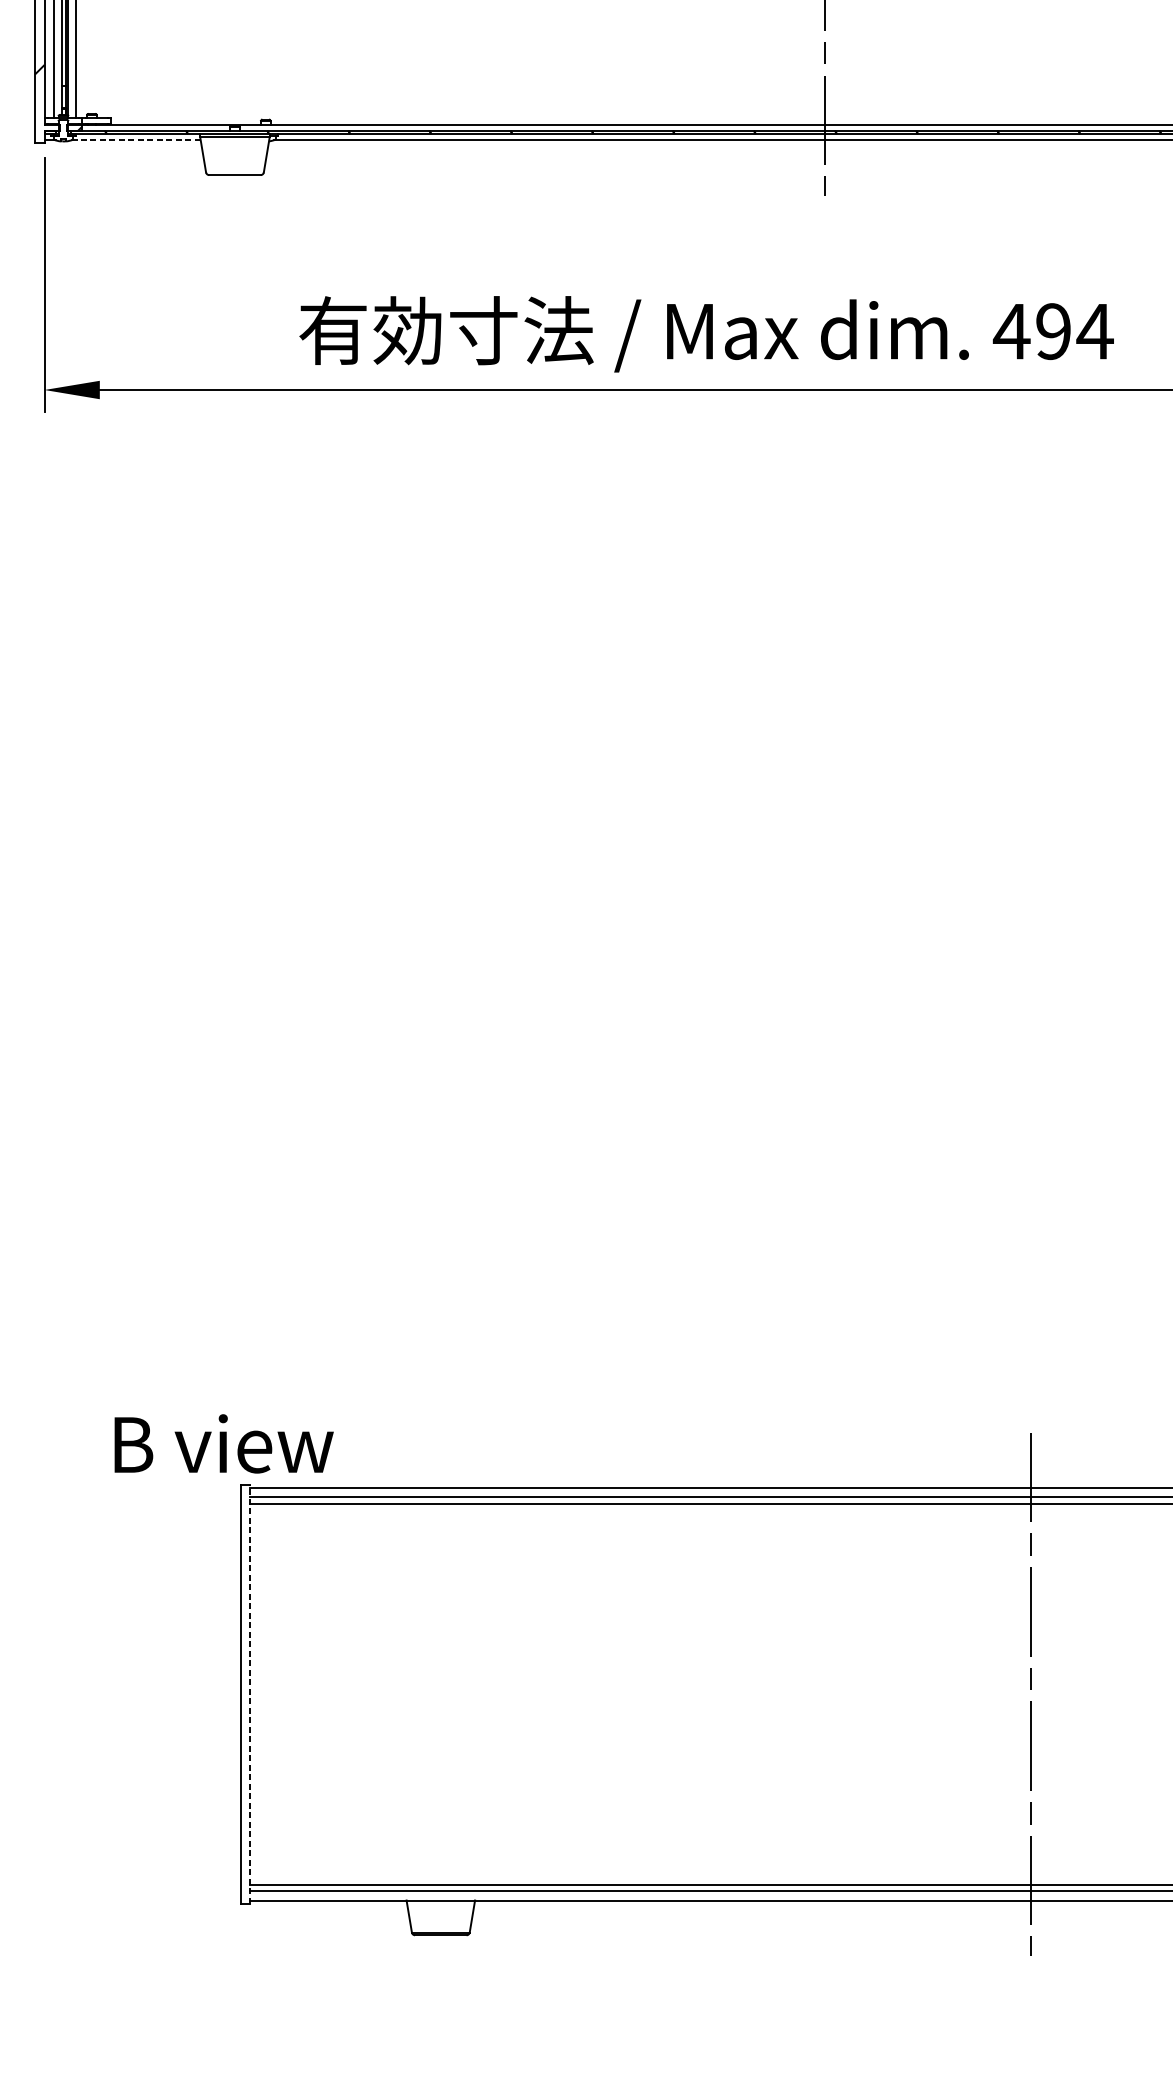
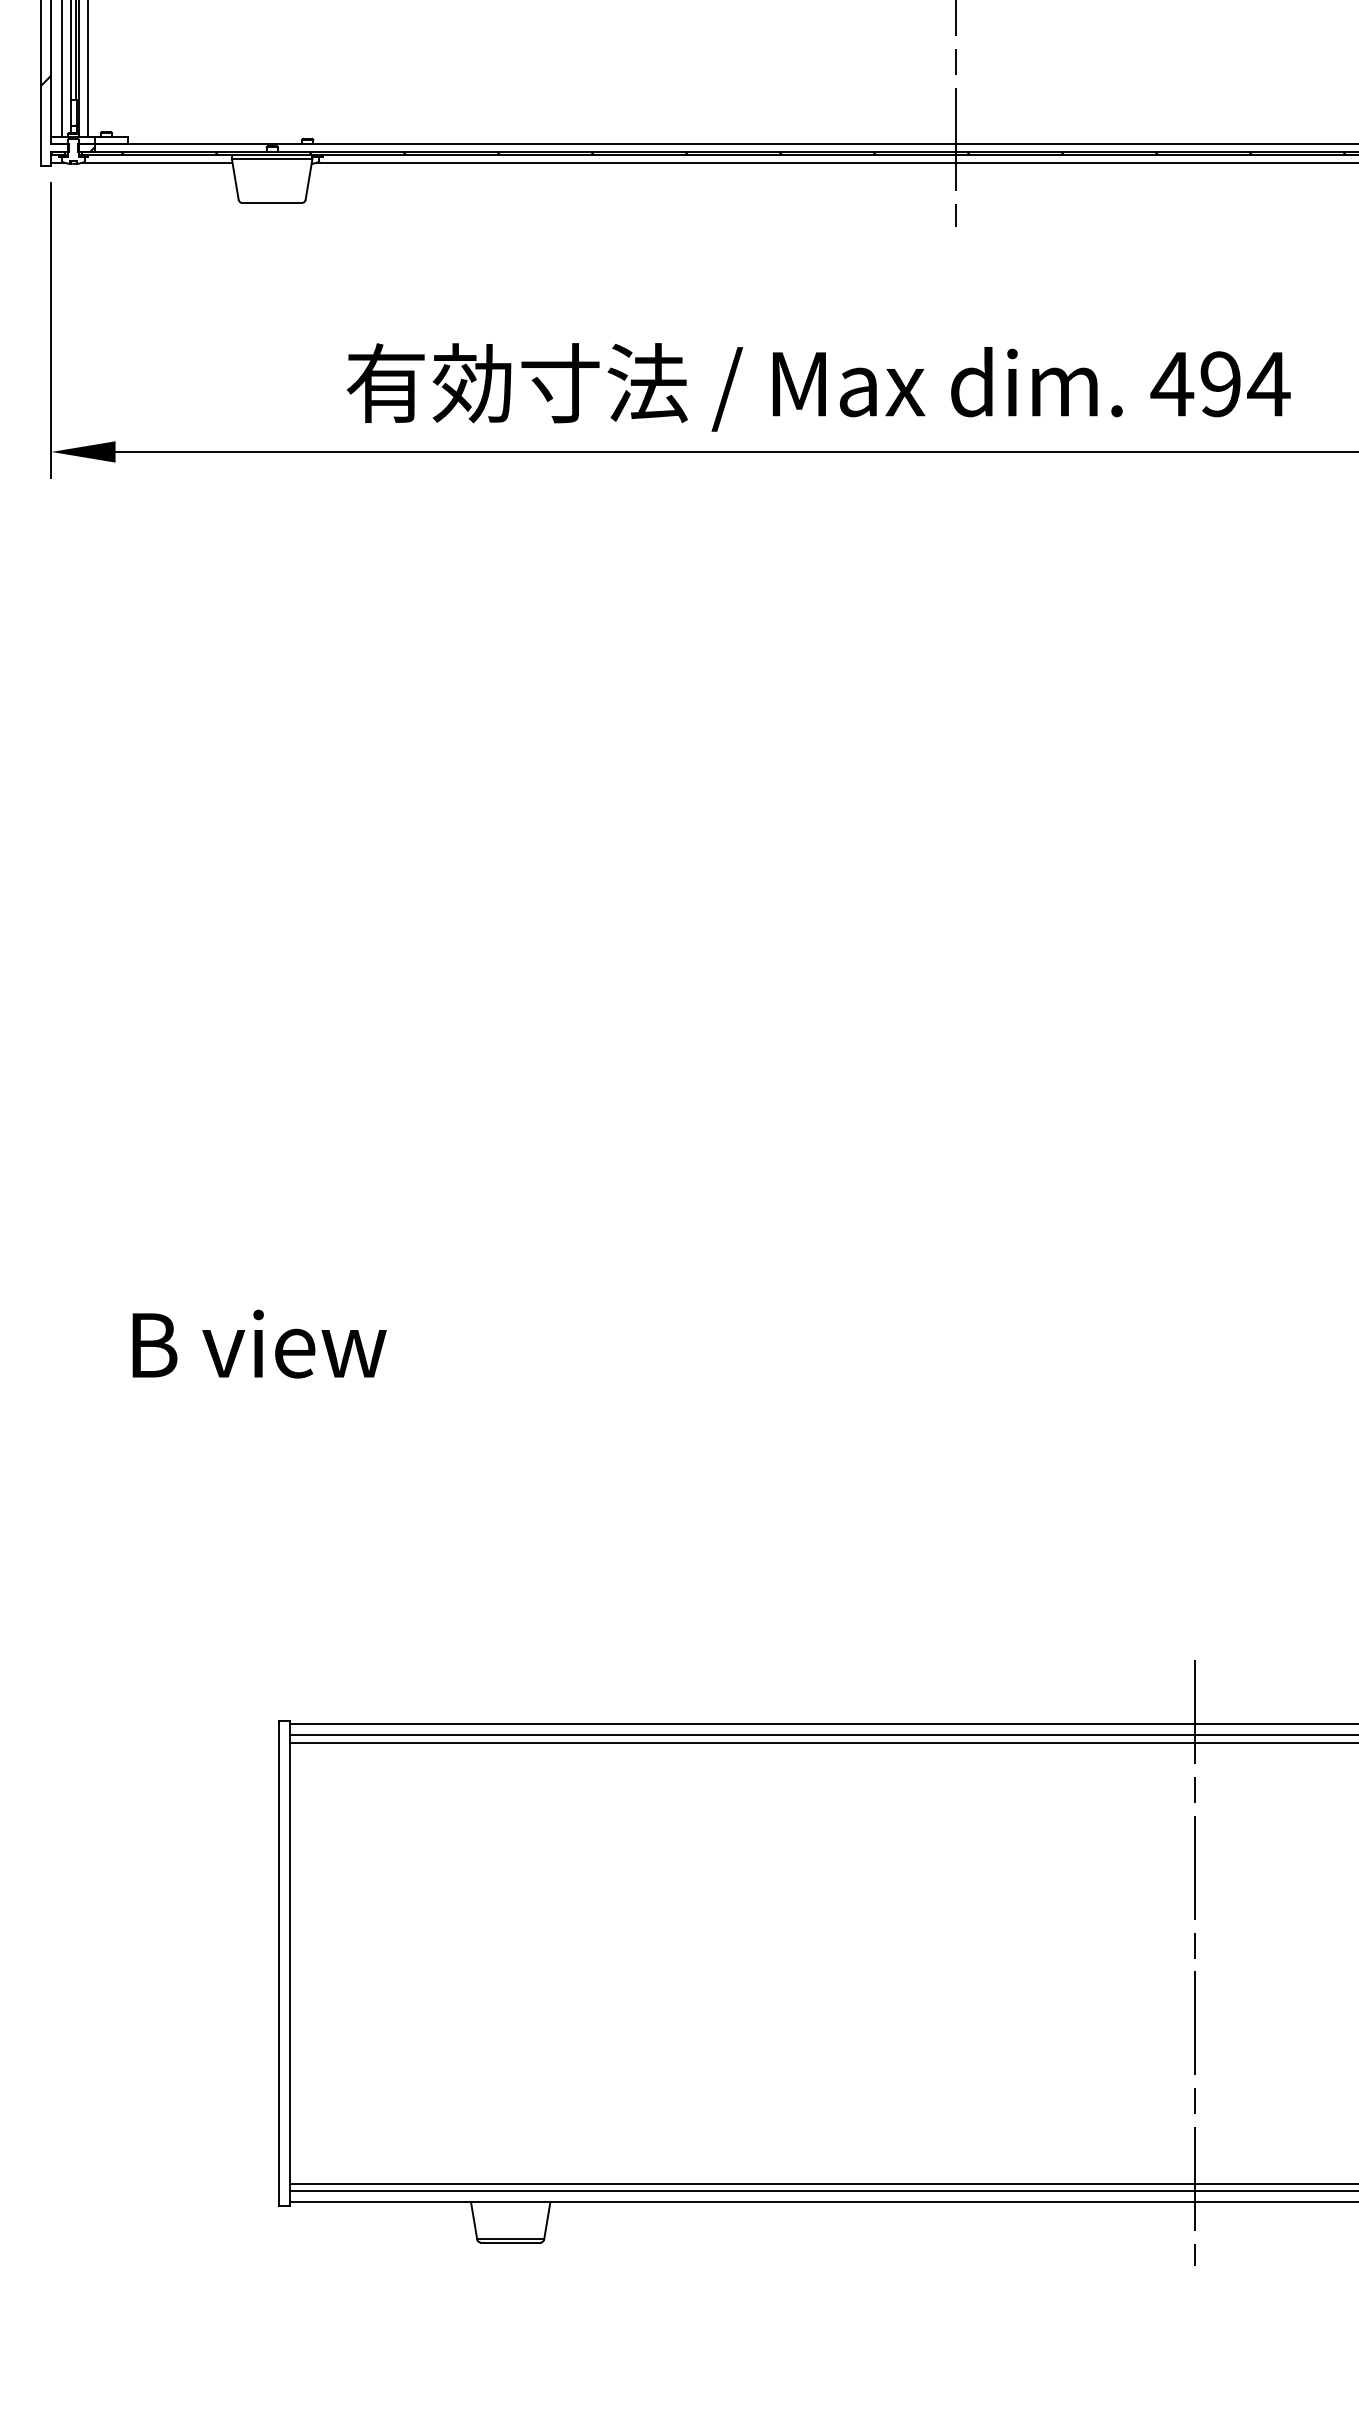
line: (136, 140) -> (157, 162), dashed -> solid
text: (224, 1443) -> (259, 1343), moved
line: (250, 1694) -> (290, 1963), dashed -> solid

